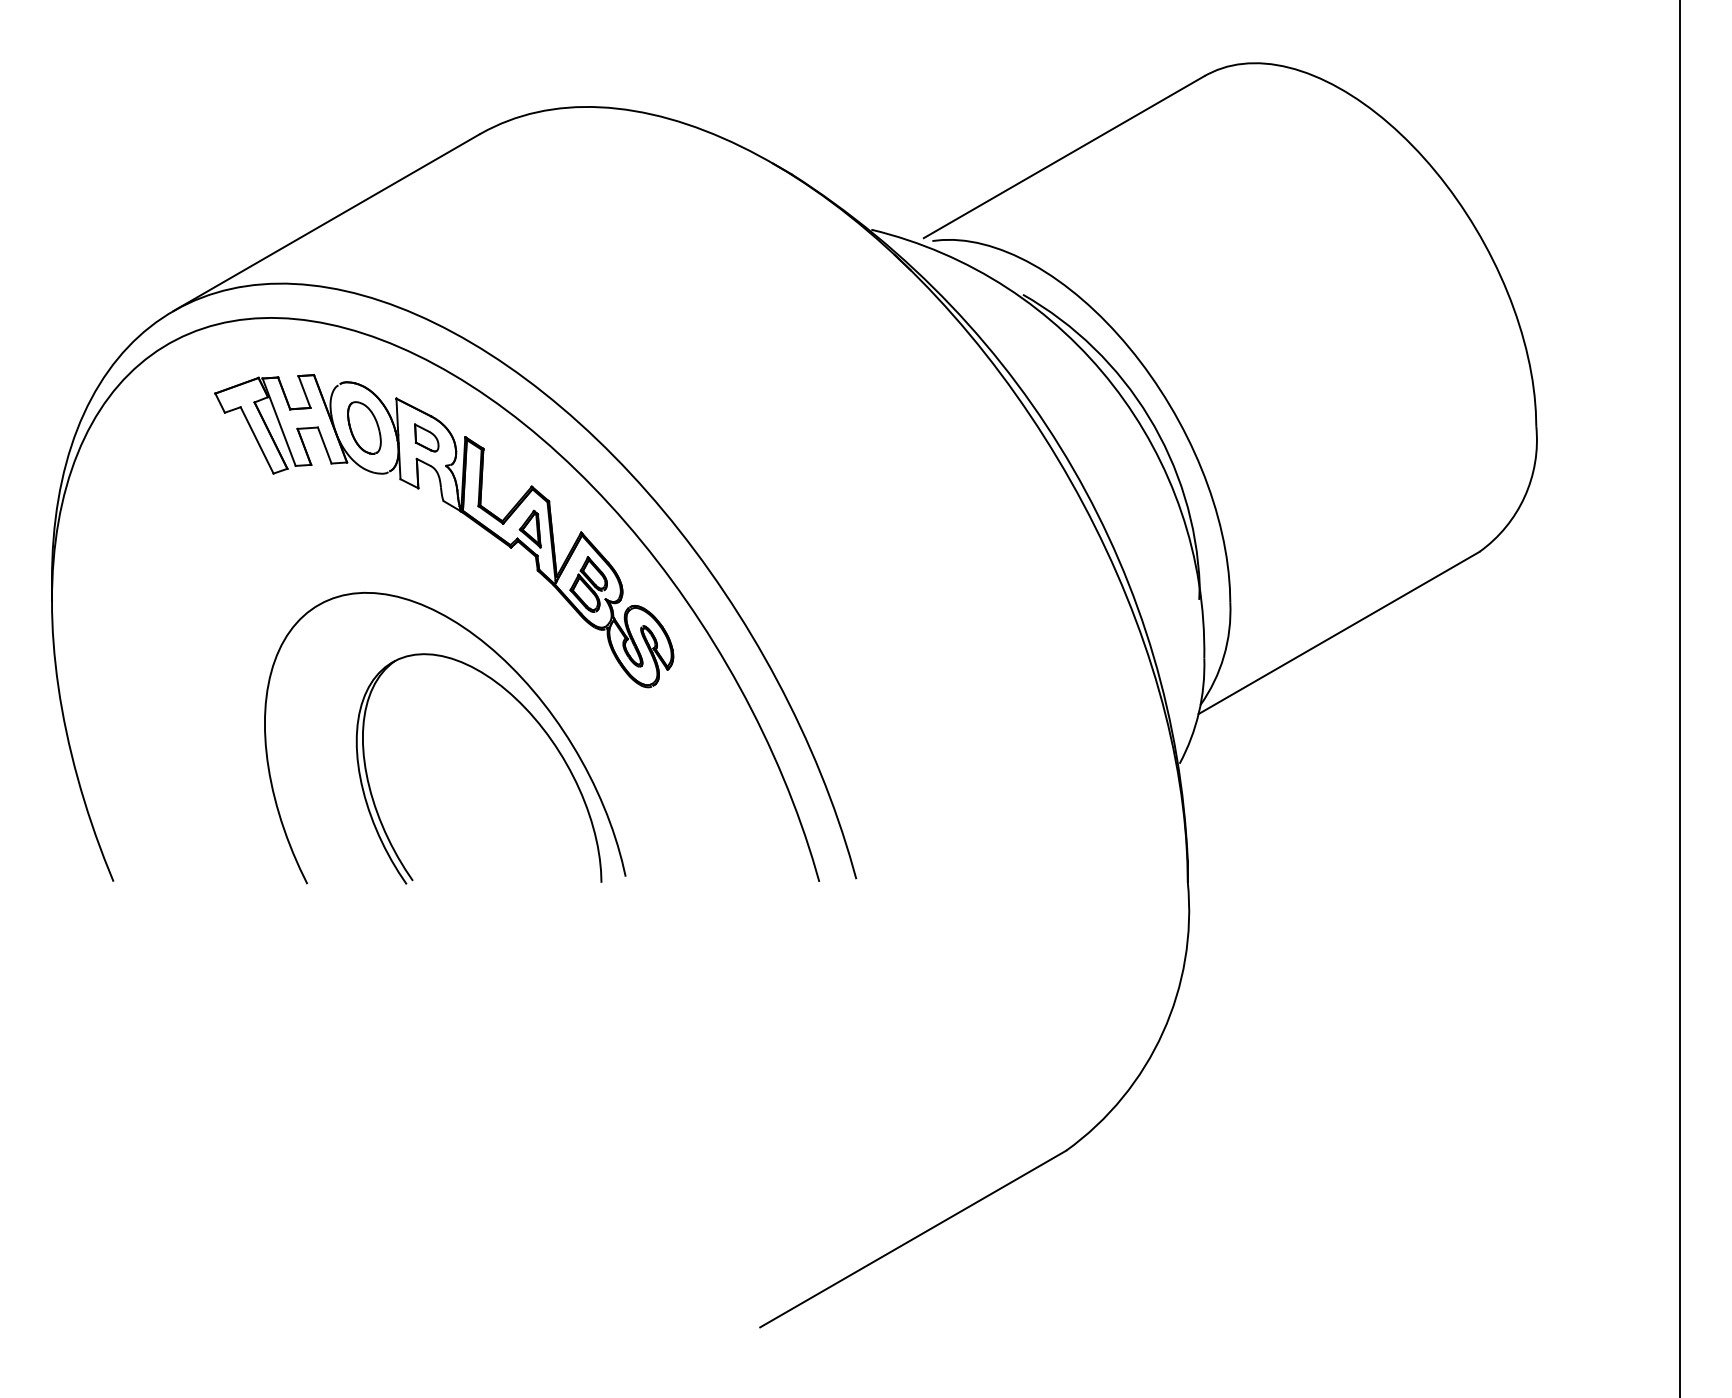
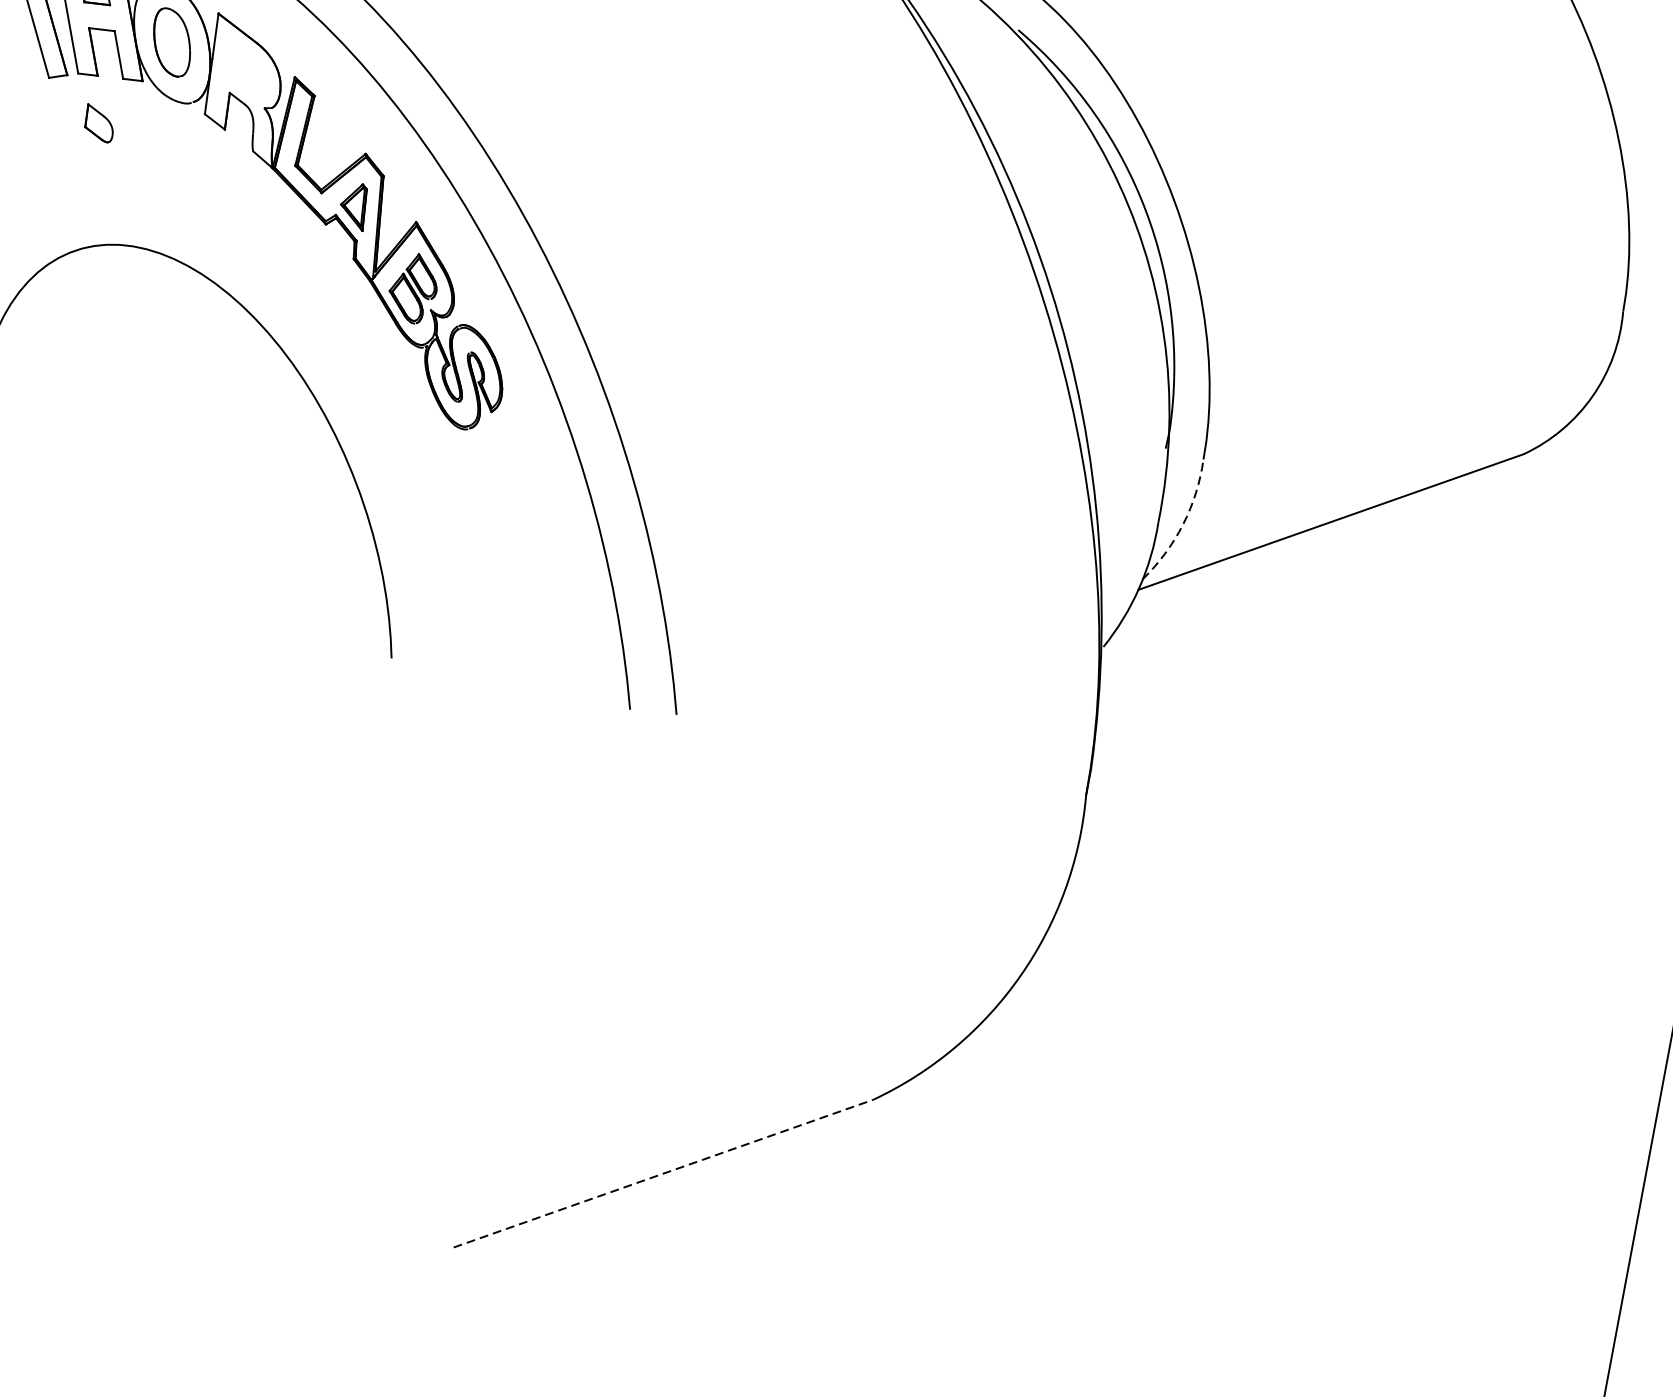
part: (426, 437) -> (99, 123), moved
arc: (1223, 656) -> (1182, 524), solid -> dashed
part: (536, 722) -> (316, 446), removed
line: (913, 1239) -> (663, 1174), solid -> dashed

